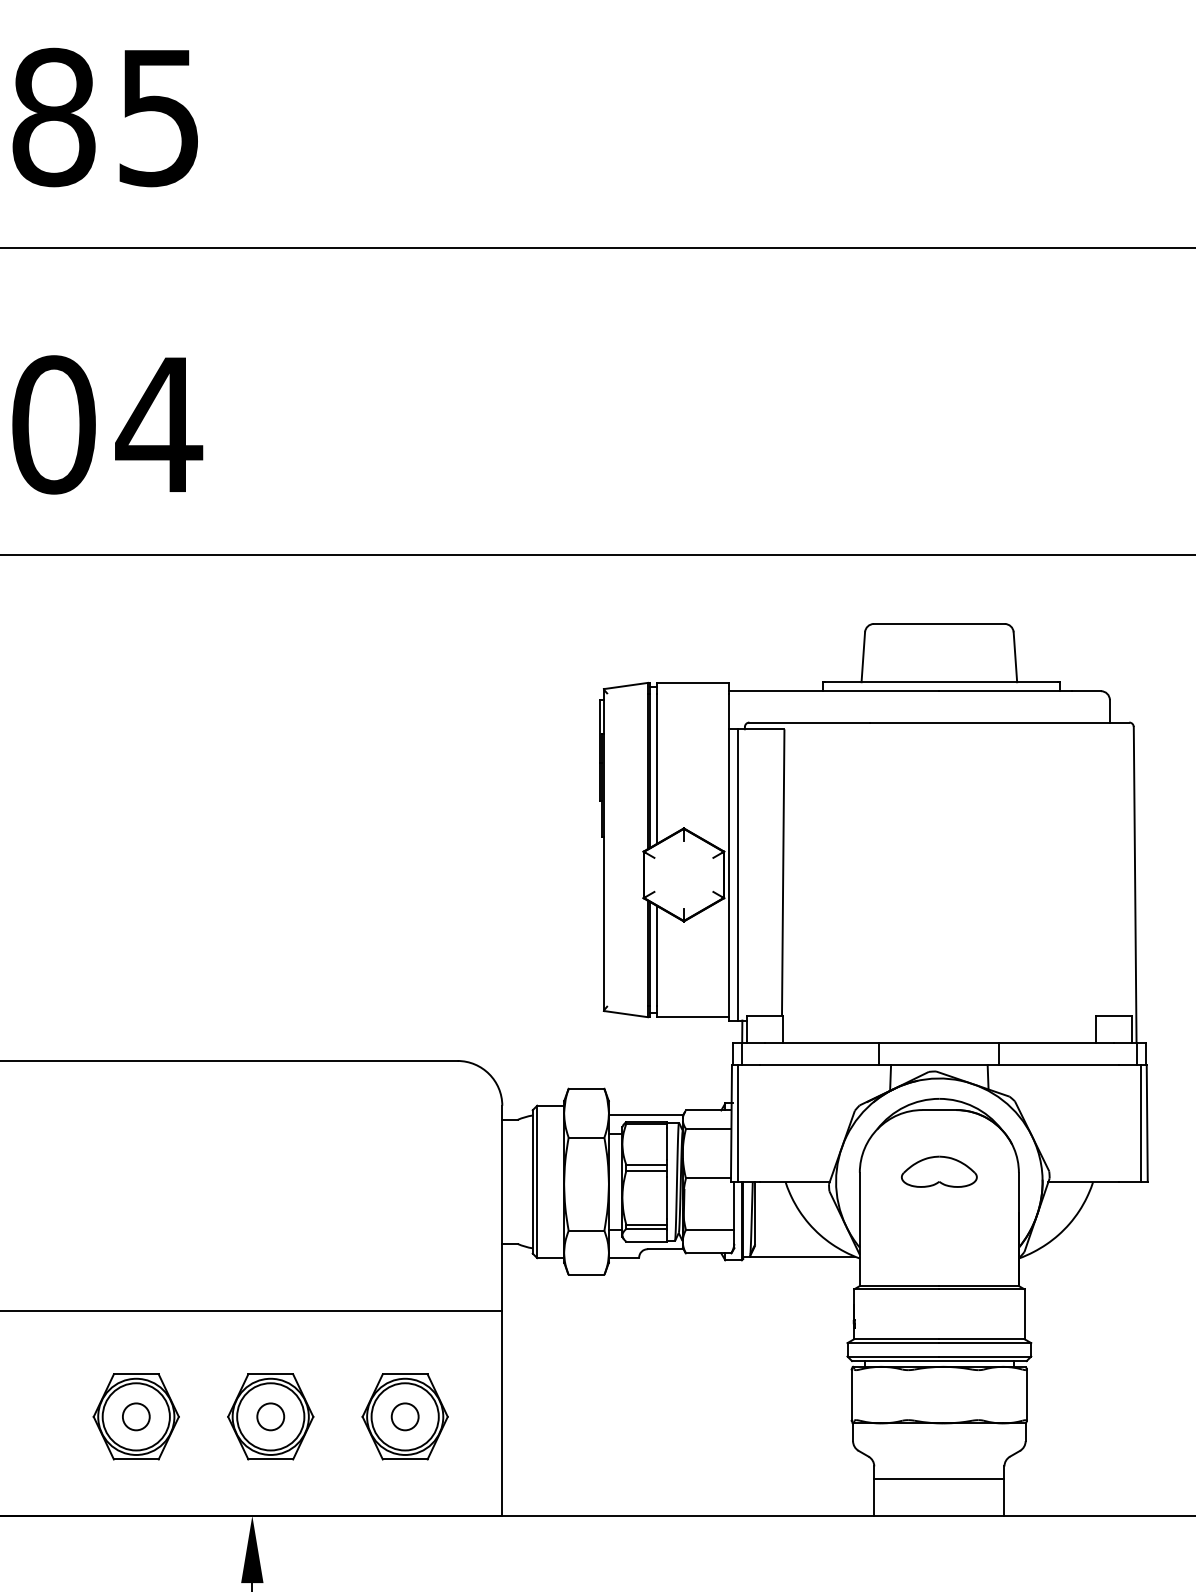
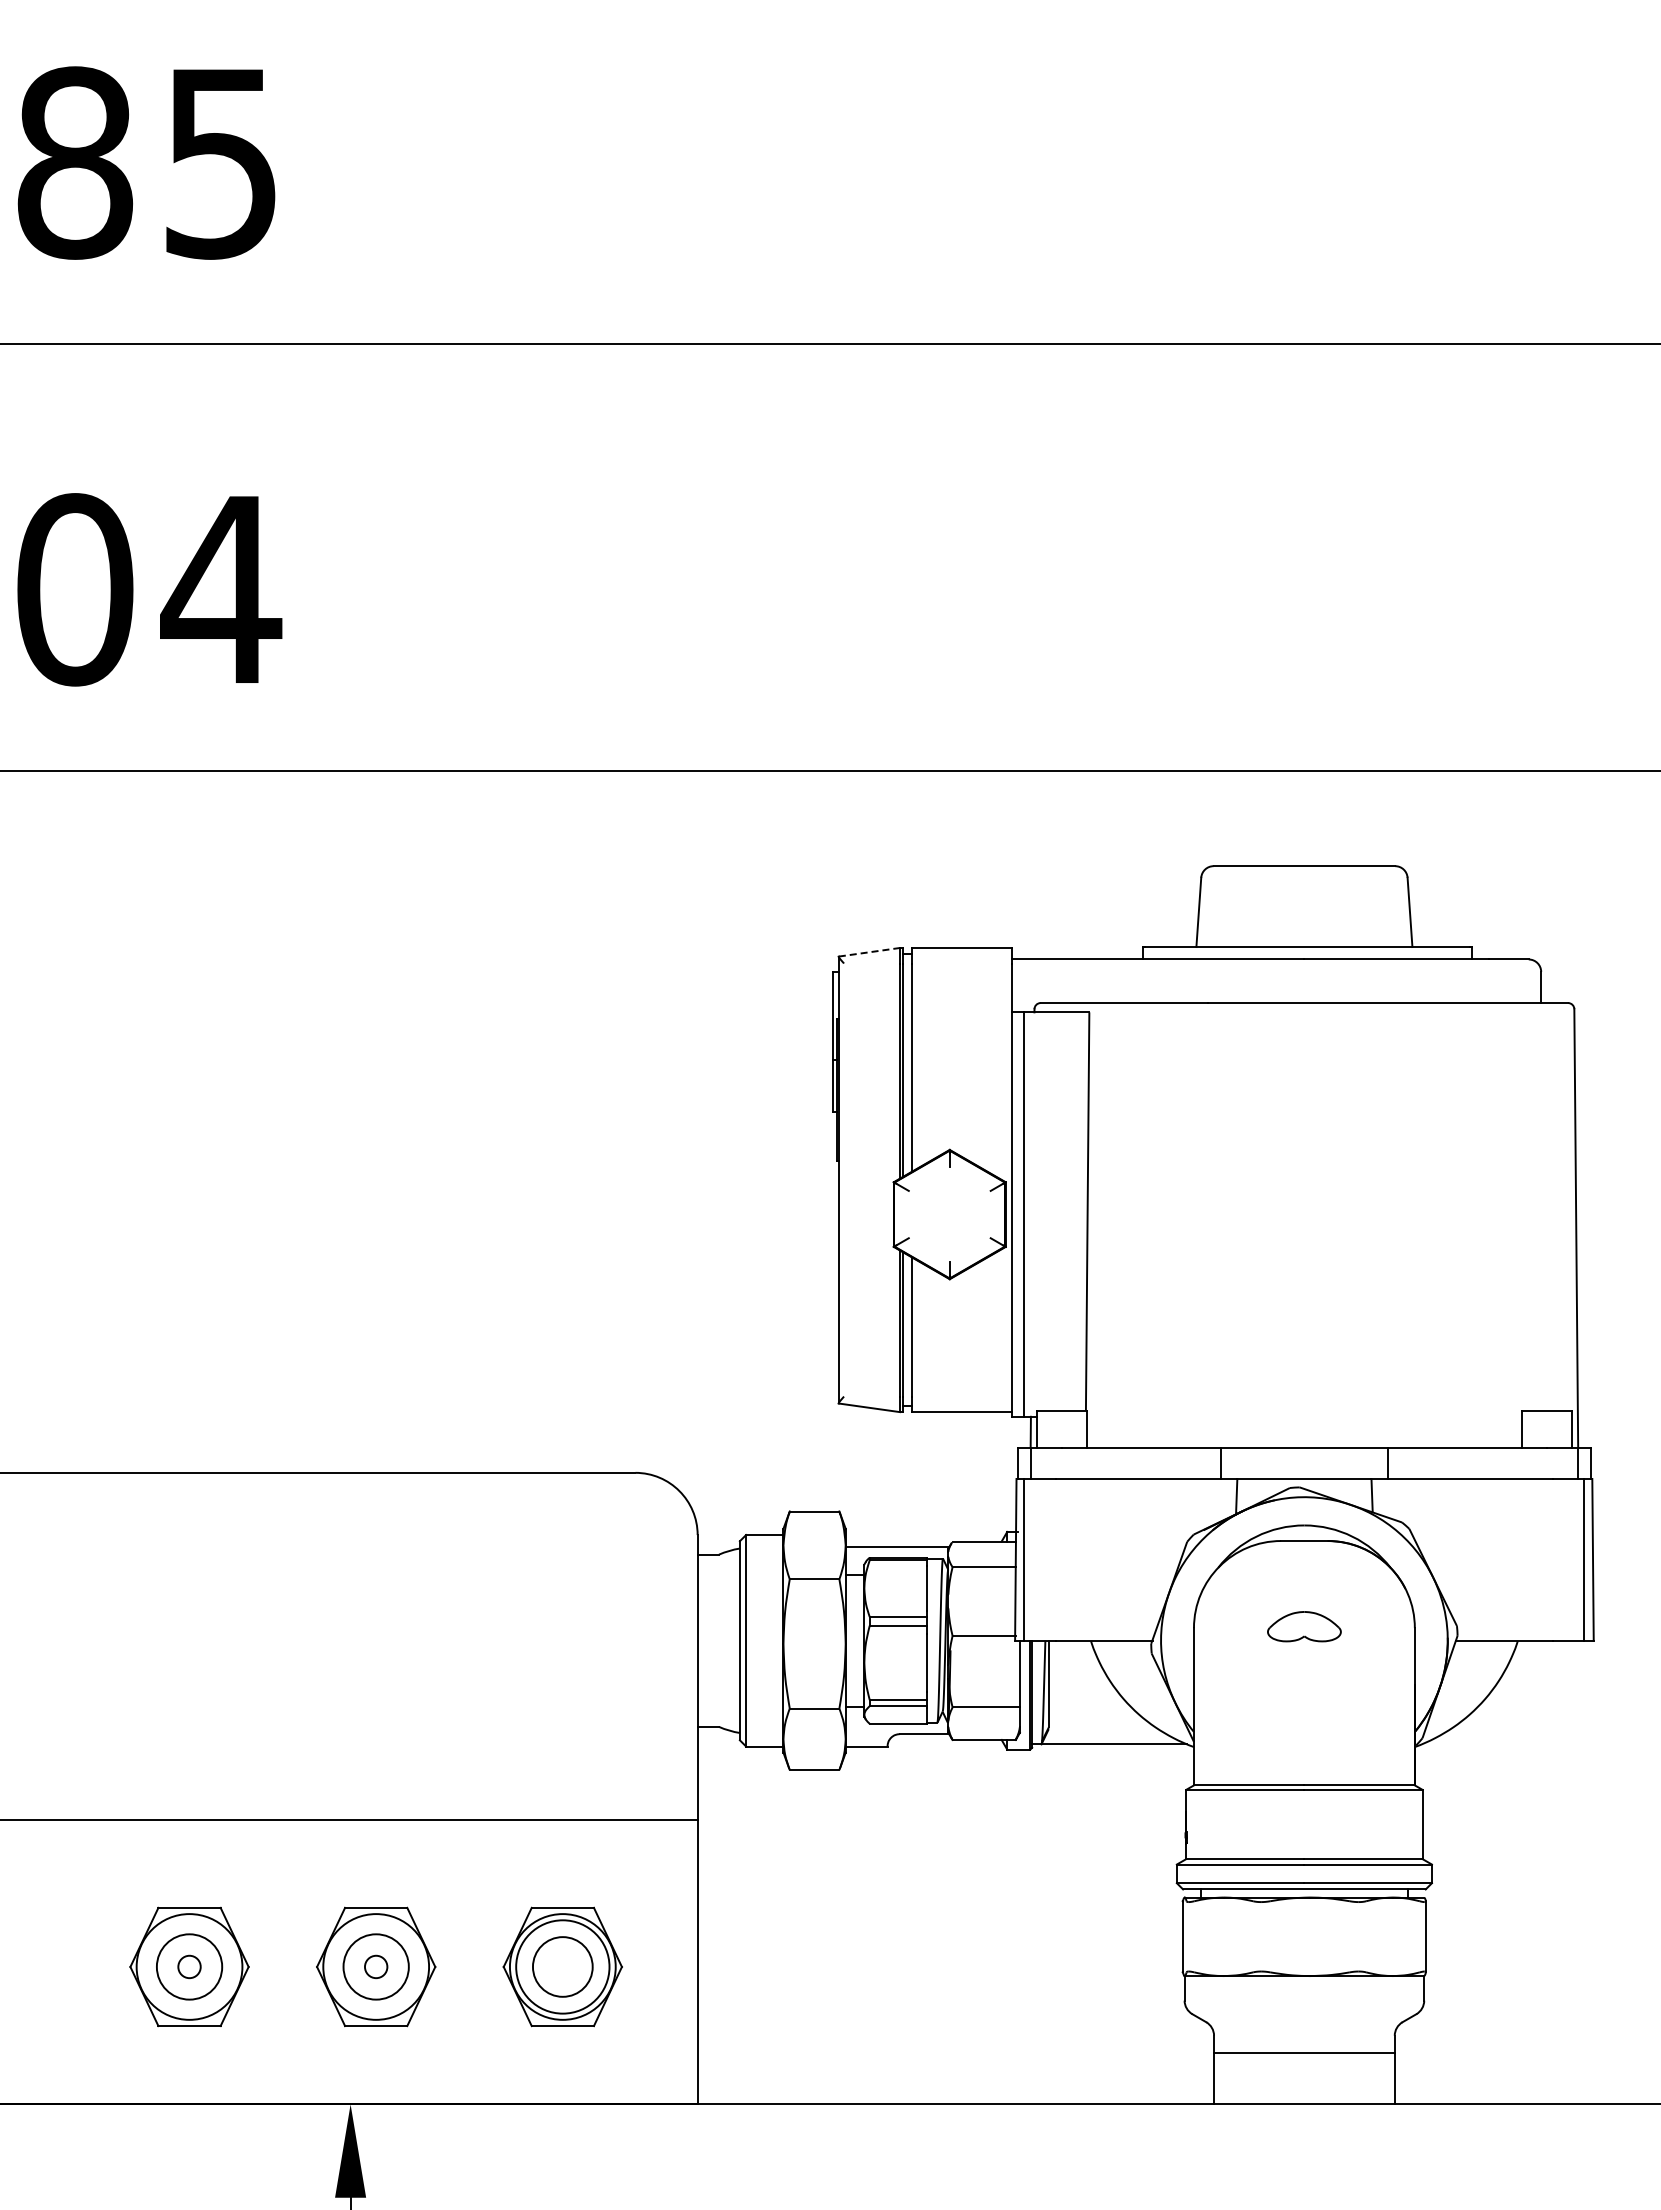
line: (626, 686) -> (869, 952), solid -> dashed
part: (939, 1171) -> (1304, 1626), size x0.7
circle: (136, 1416) -> (189, 1966), size x0.6
circle: (136, 1416) -> (189, 1966), size x0.7
circle: (270, 1416) -> (375, 1966), size x0.6
circle: (270, 1416) -> (375, 1966), size x0.7
circle: (404, 1416) -> (562, 1966), size x1.6

